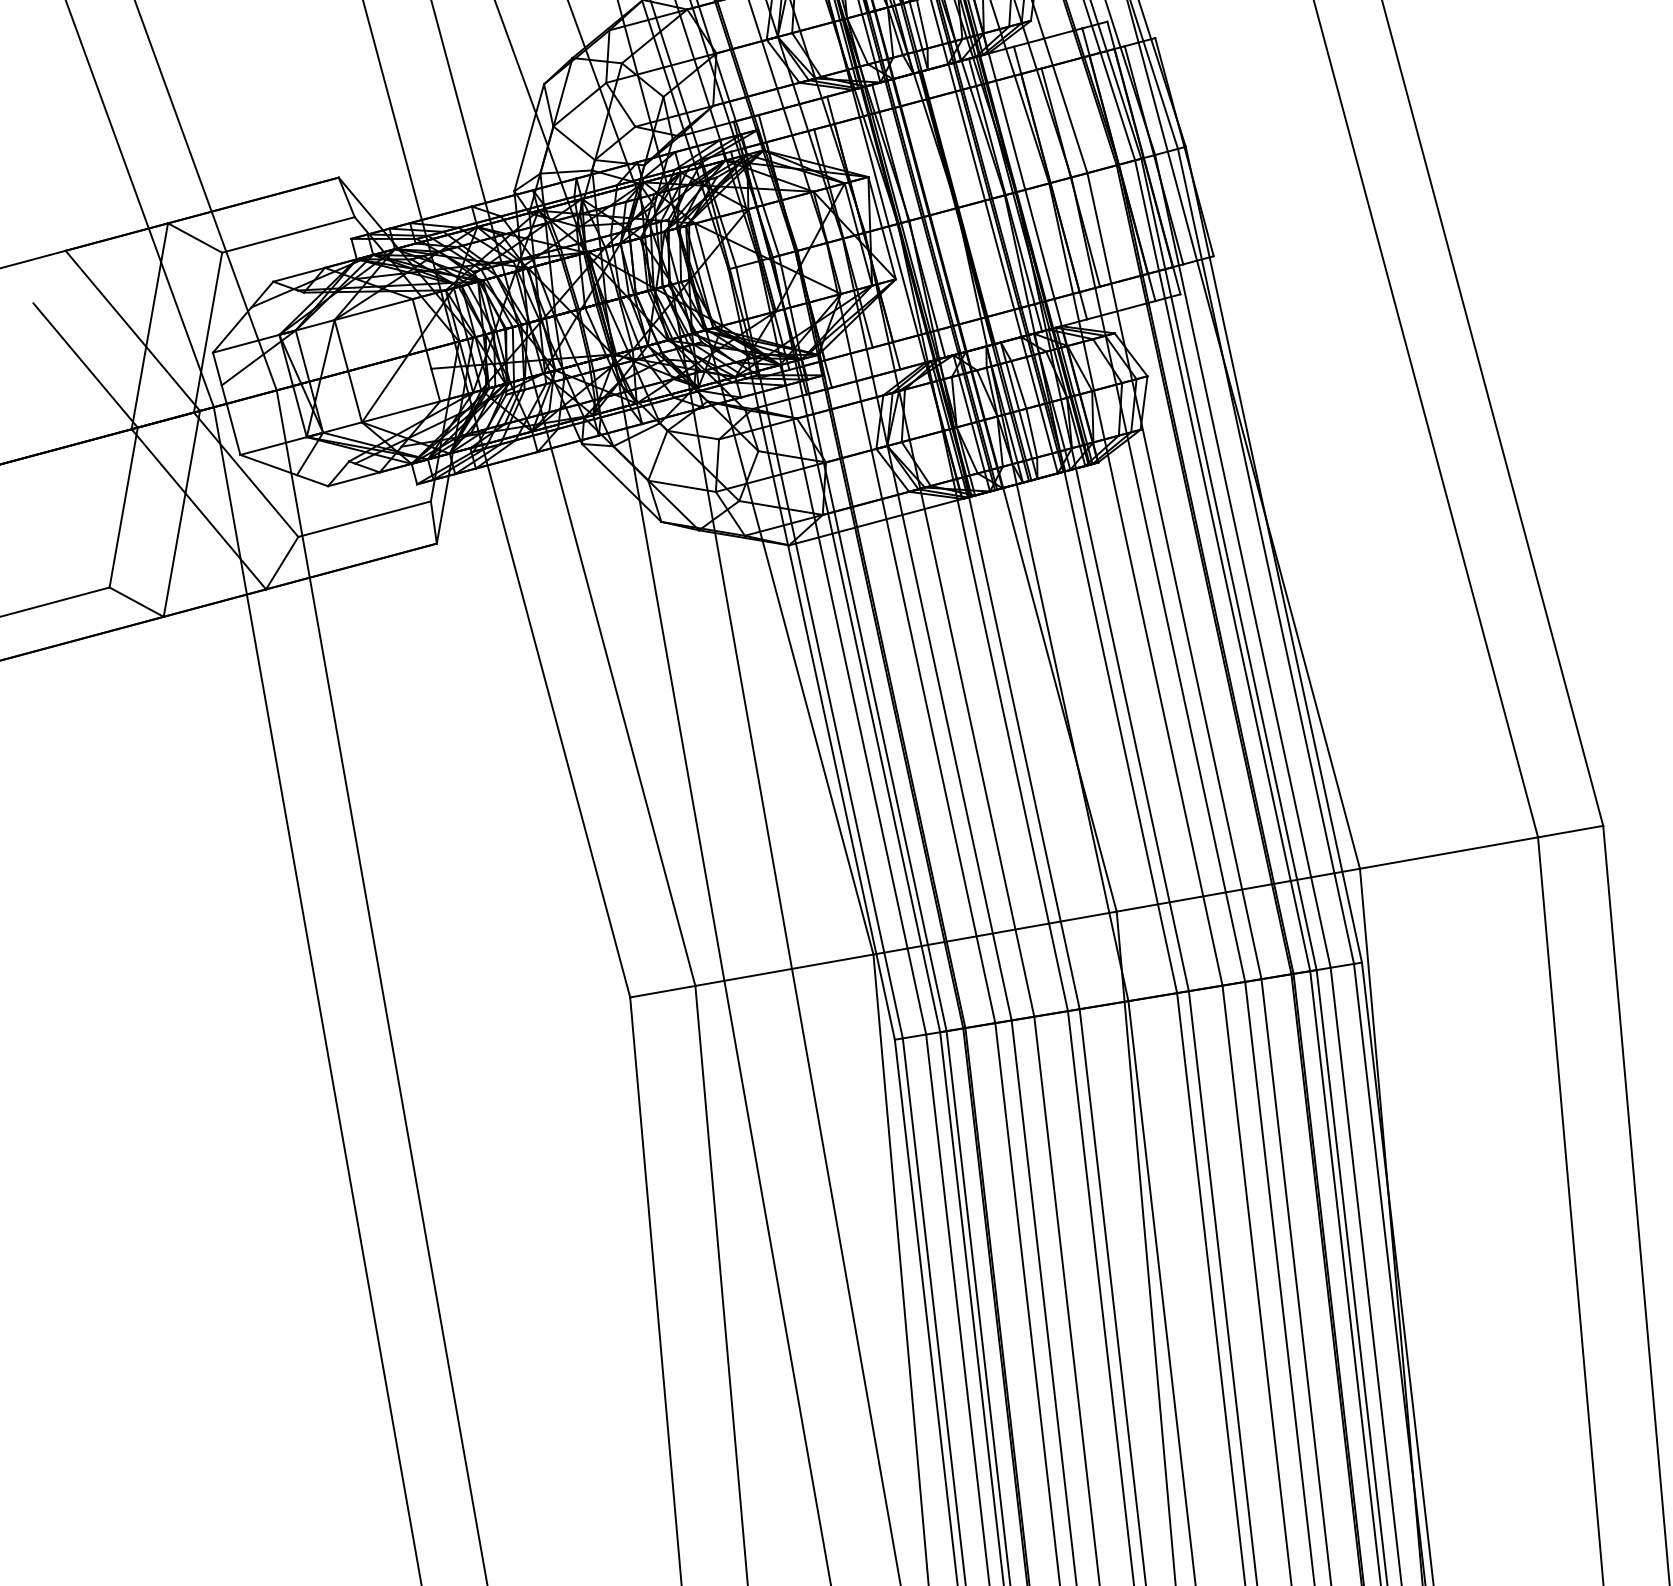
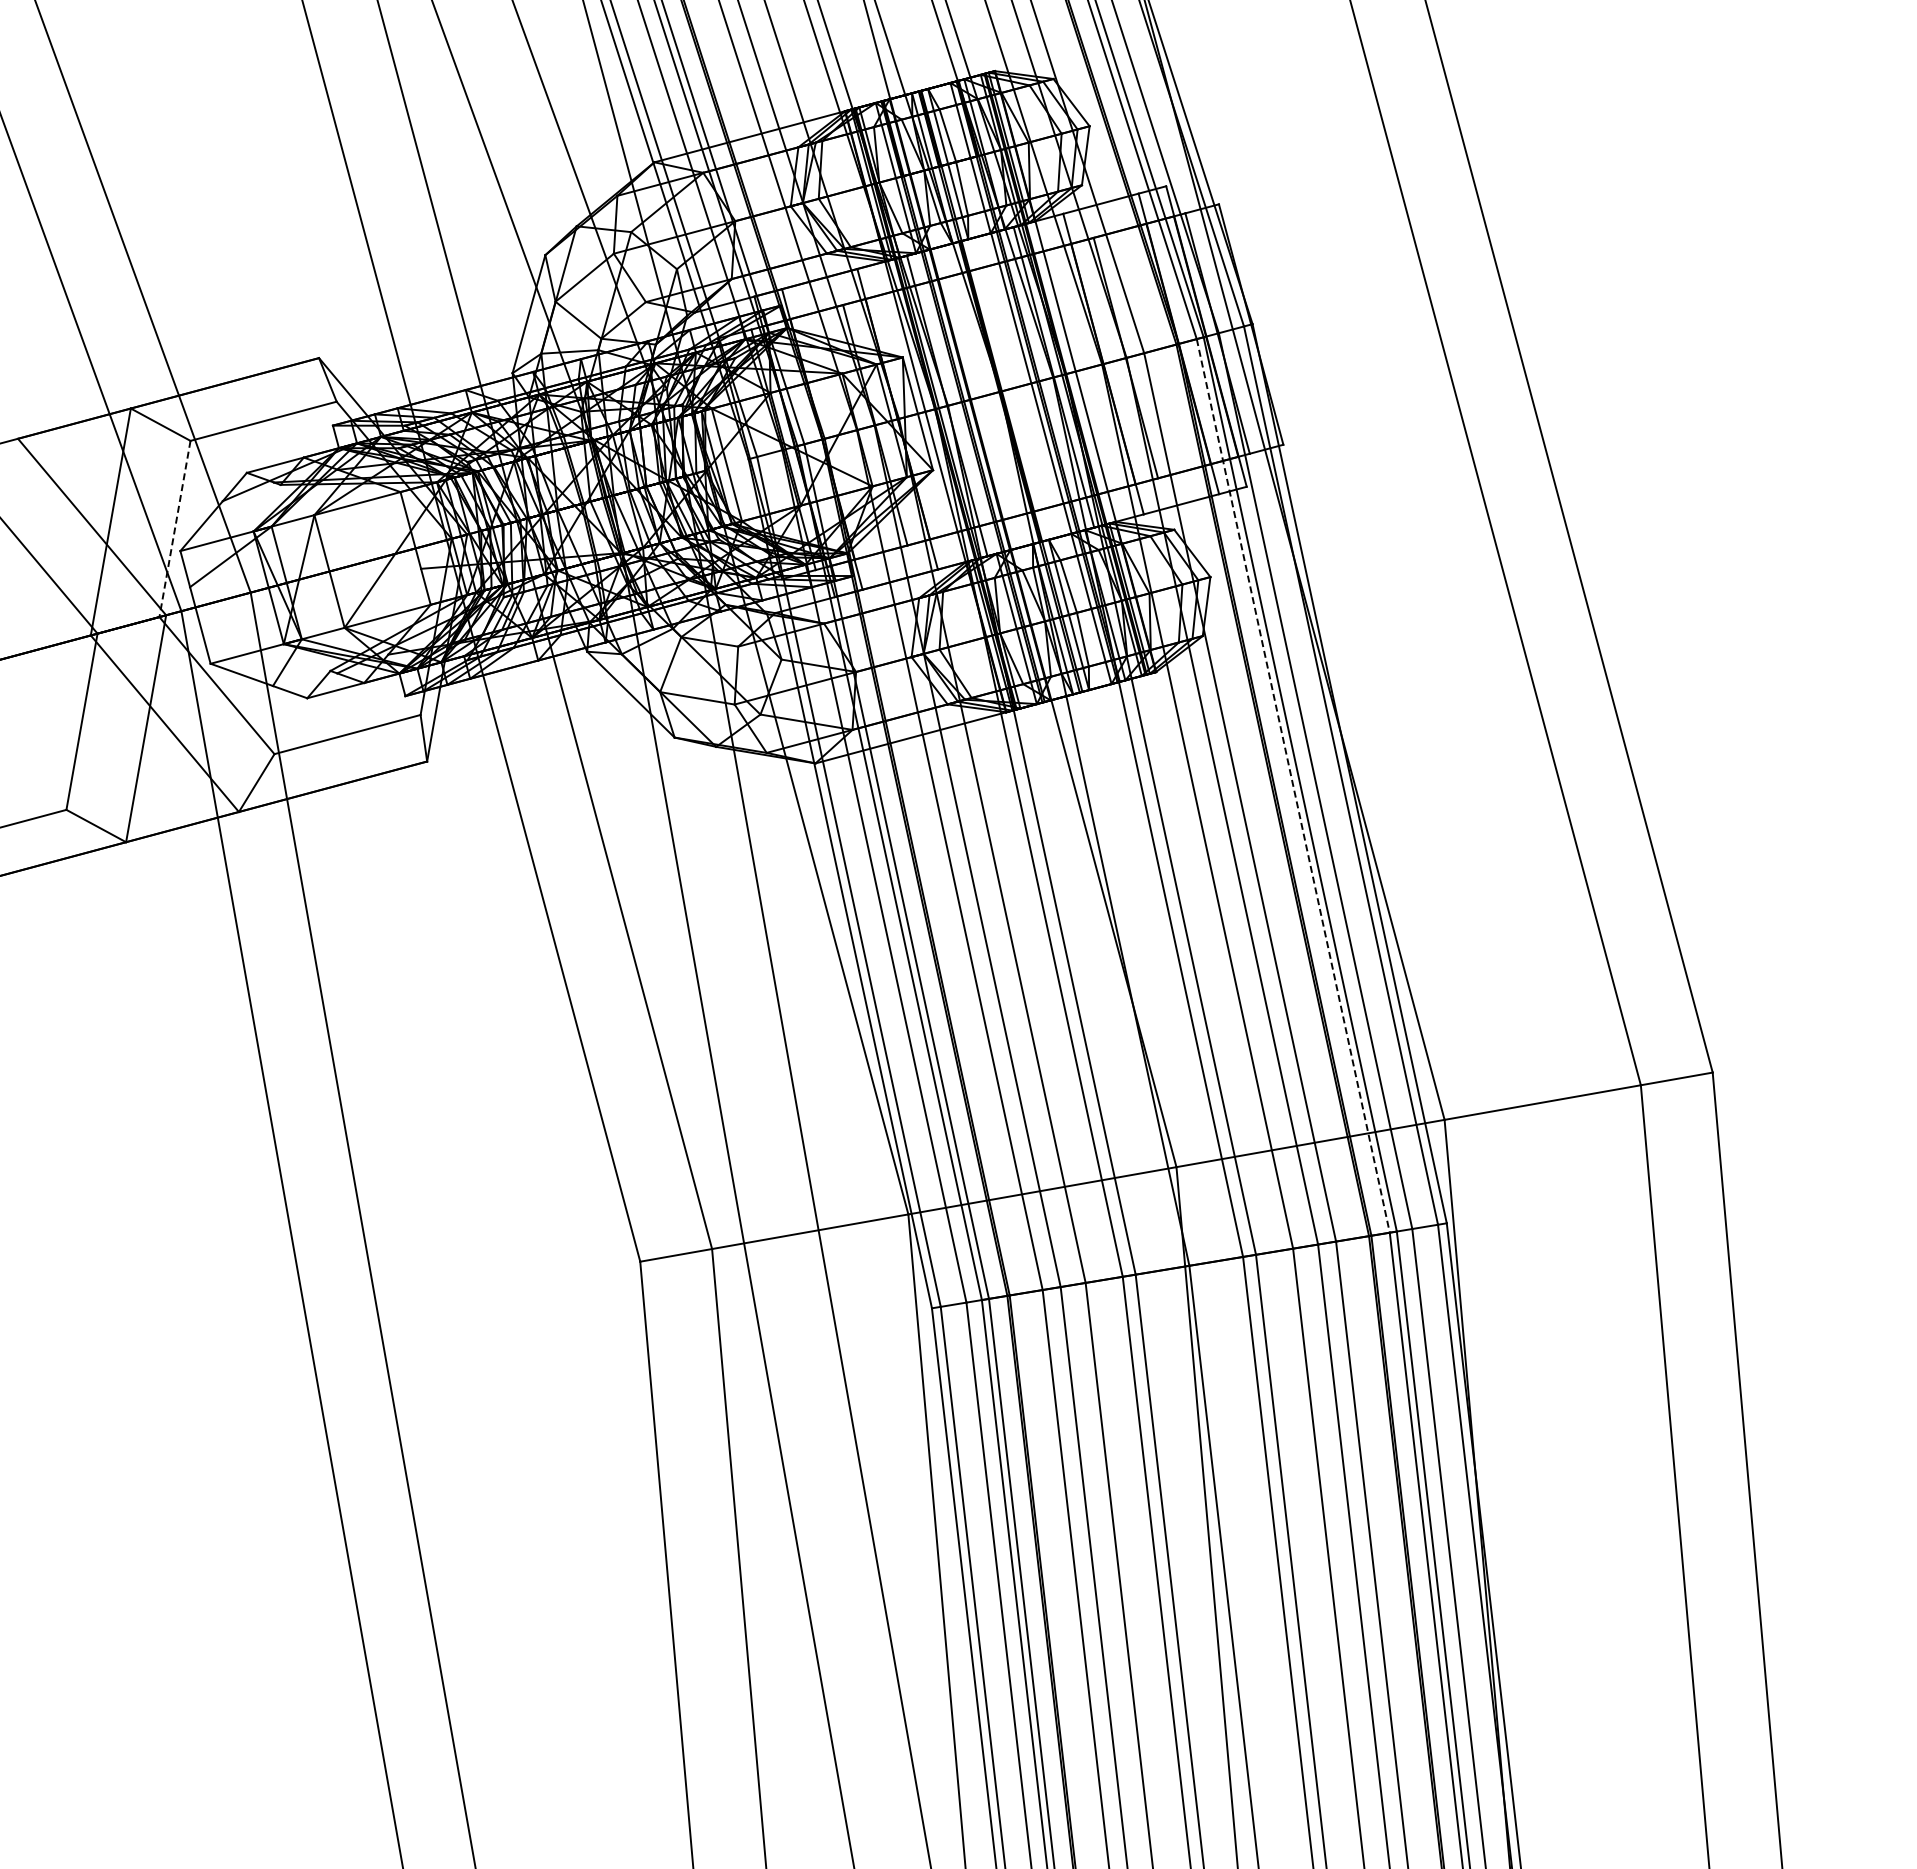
line: (207, 333) -> (174, 529), solid -> dashed
line: (1222, 566) -> (1293, 786), solid -> dashed

